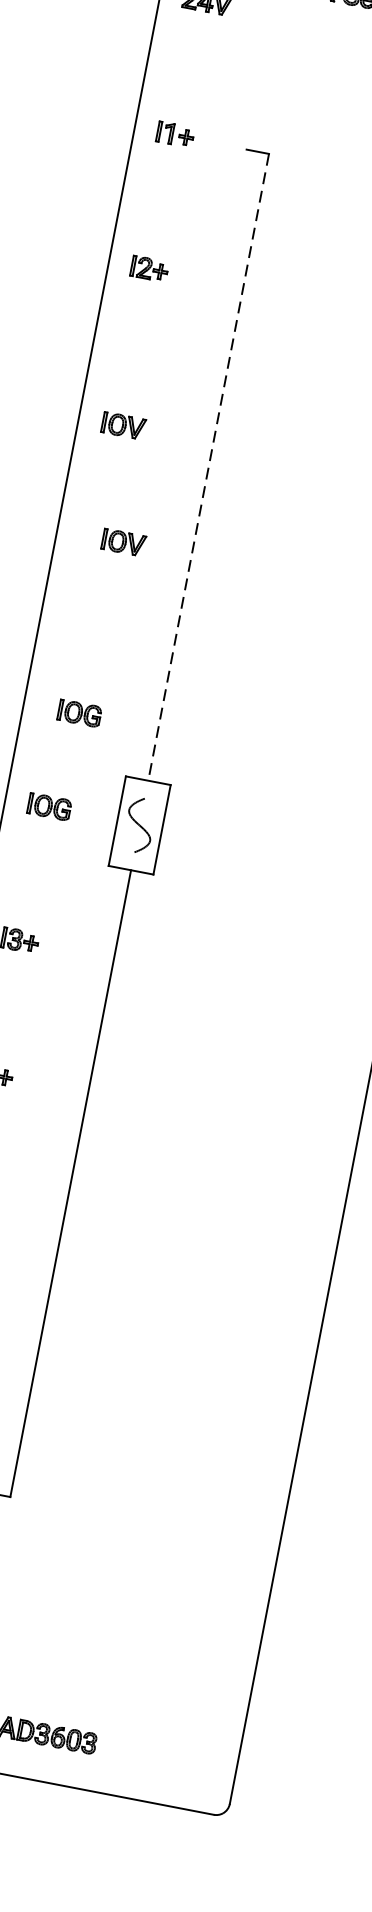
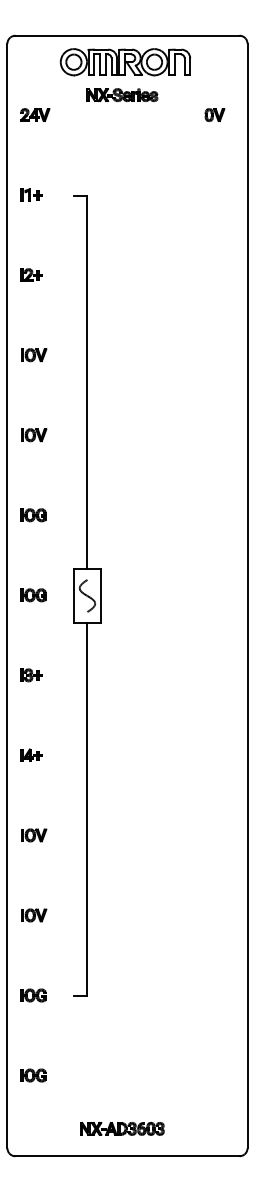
part: (124, 426) -> (34, 355), moved
line: (208, 467) -> (87, 382), dashed -> solid
part: (124, 543) -> (34, 435), moved
part: (79, 713) -> (33, 515), moved

